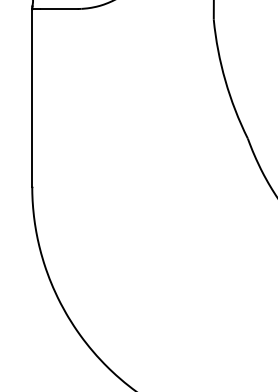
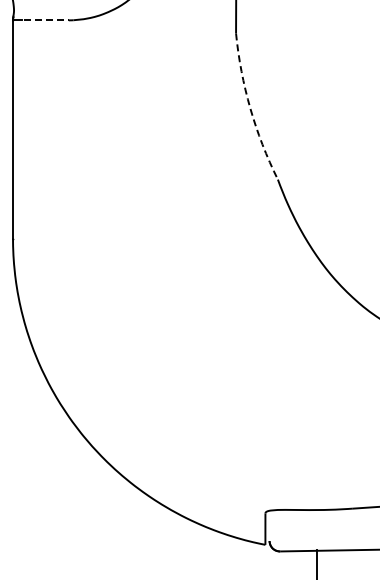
line: (60, 9) -> (47, 20), solid -> dashed
arc: (225, 80) -> (250, 108), solid -> dashed

